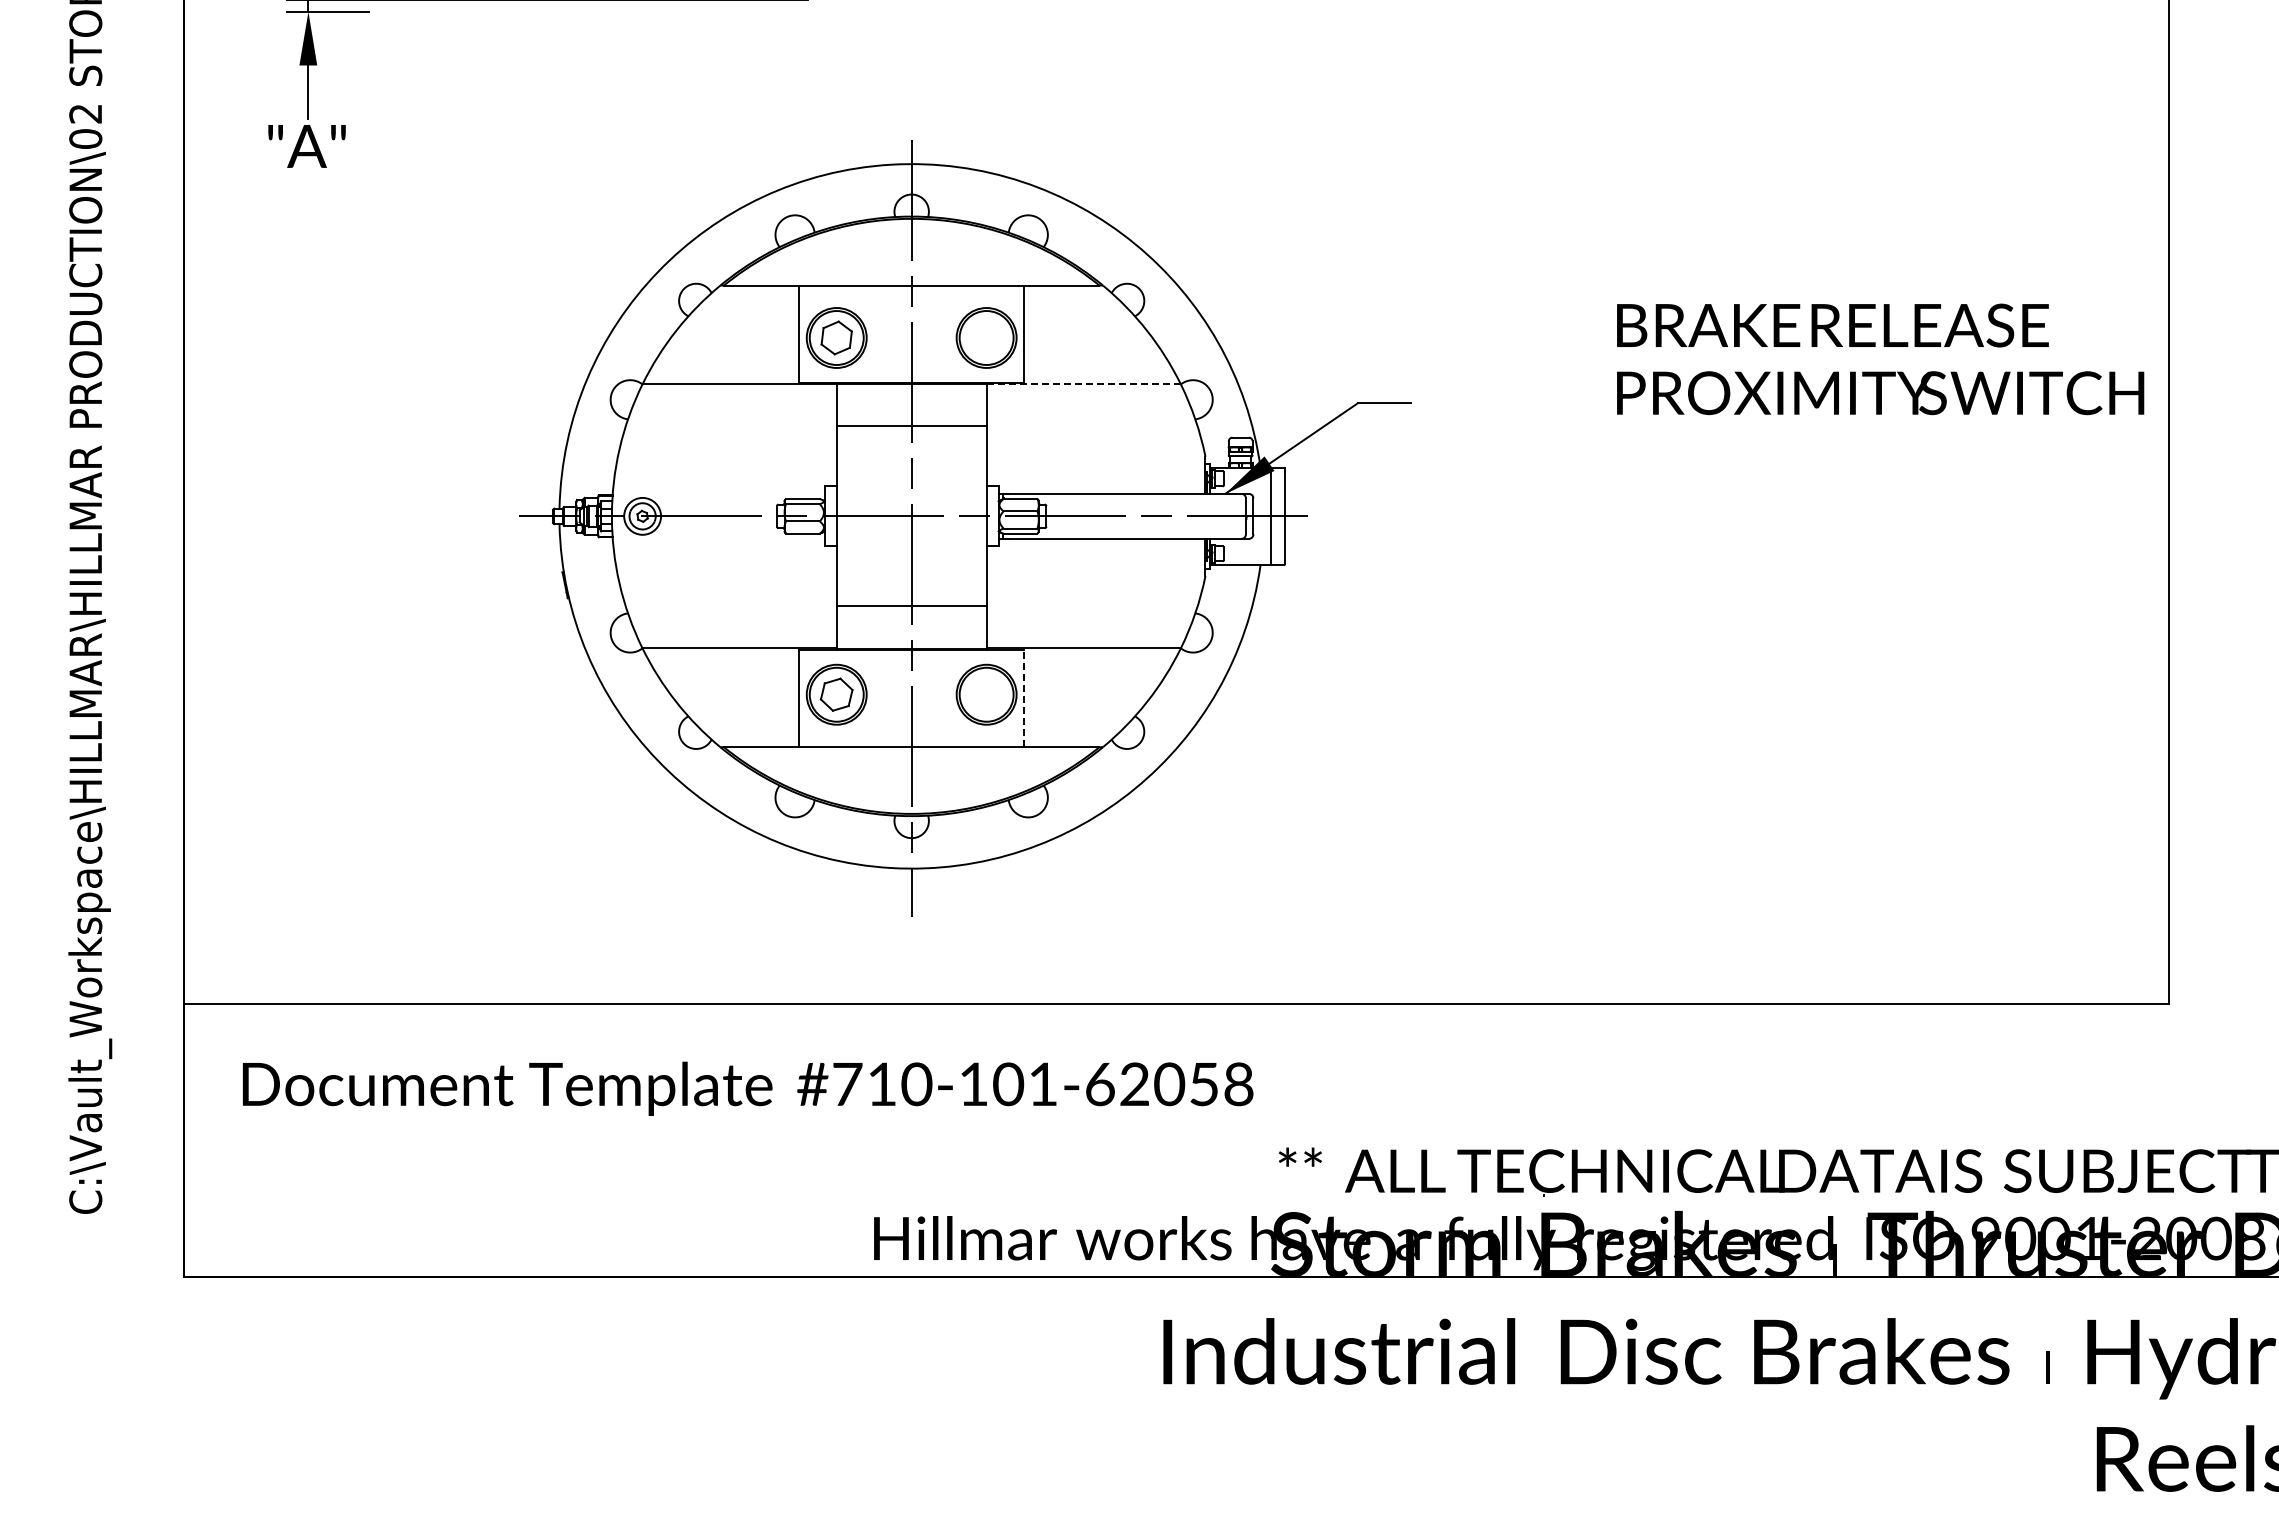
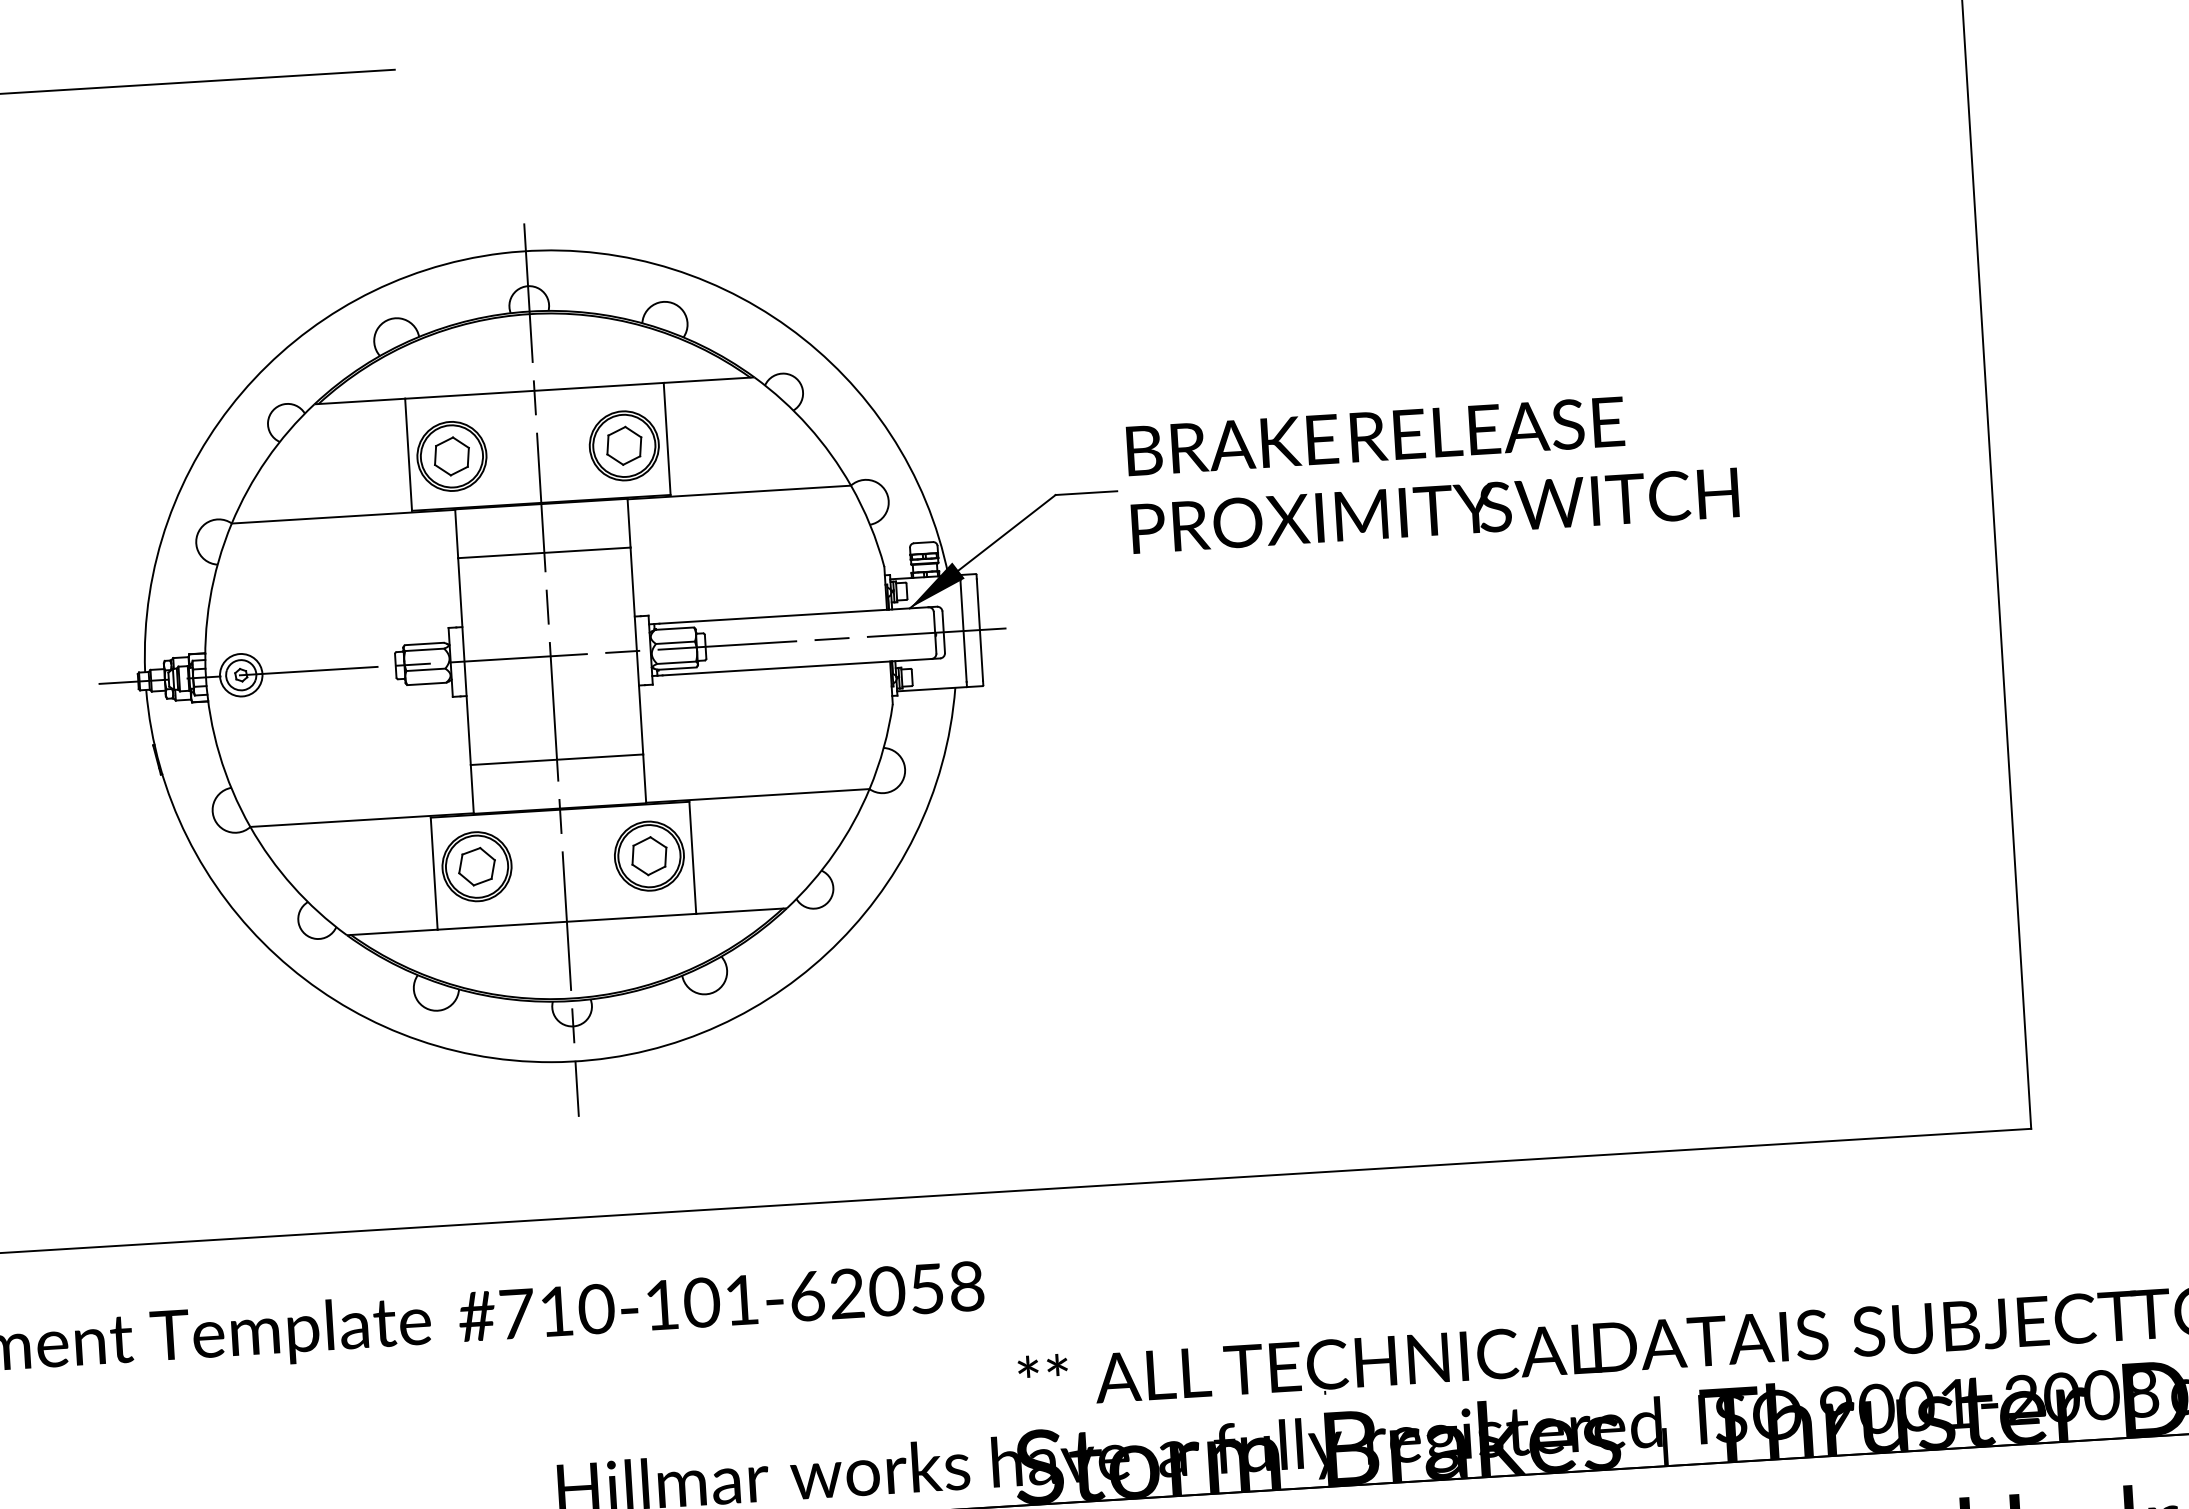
part: (986, 337) -> (624, 445), added
text: (1880, 359) -> (1432, 472), moved
line: (1083, 384) -> (739, 492), dashed -> solid
part: (986, 694) -> (649, 855), added
line: (1024, 698) -> (693, 857), dashed -> solid

